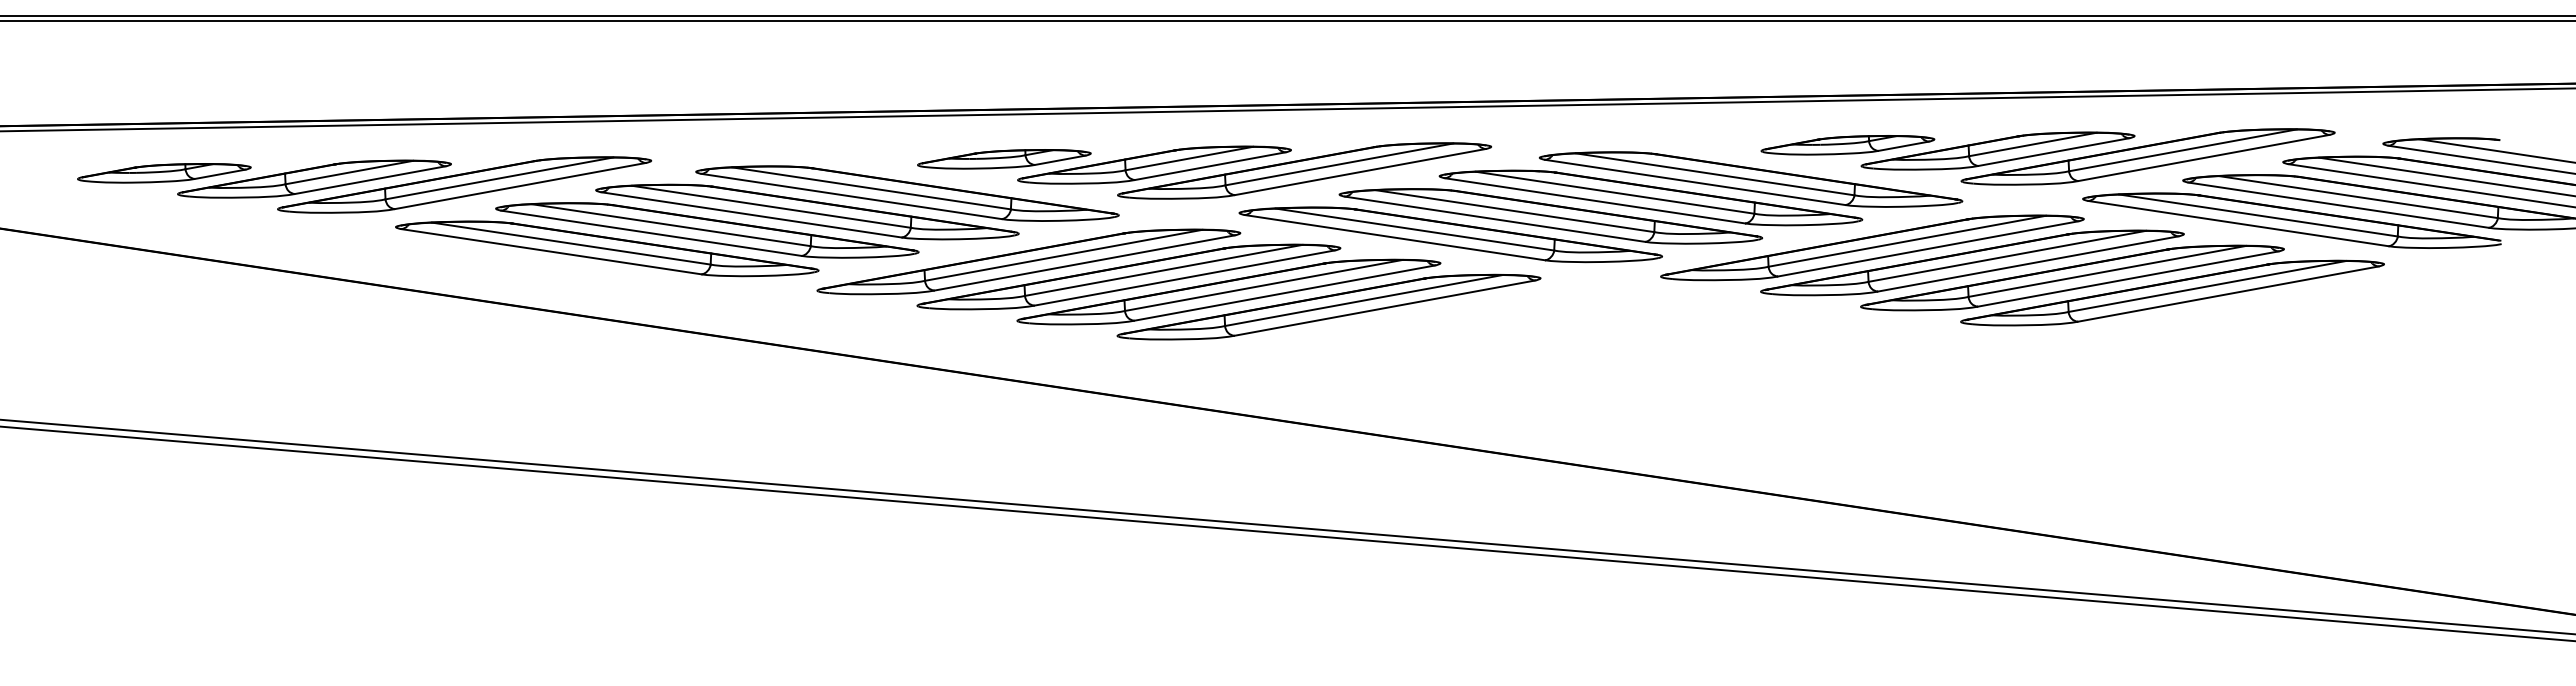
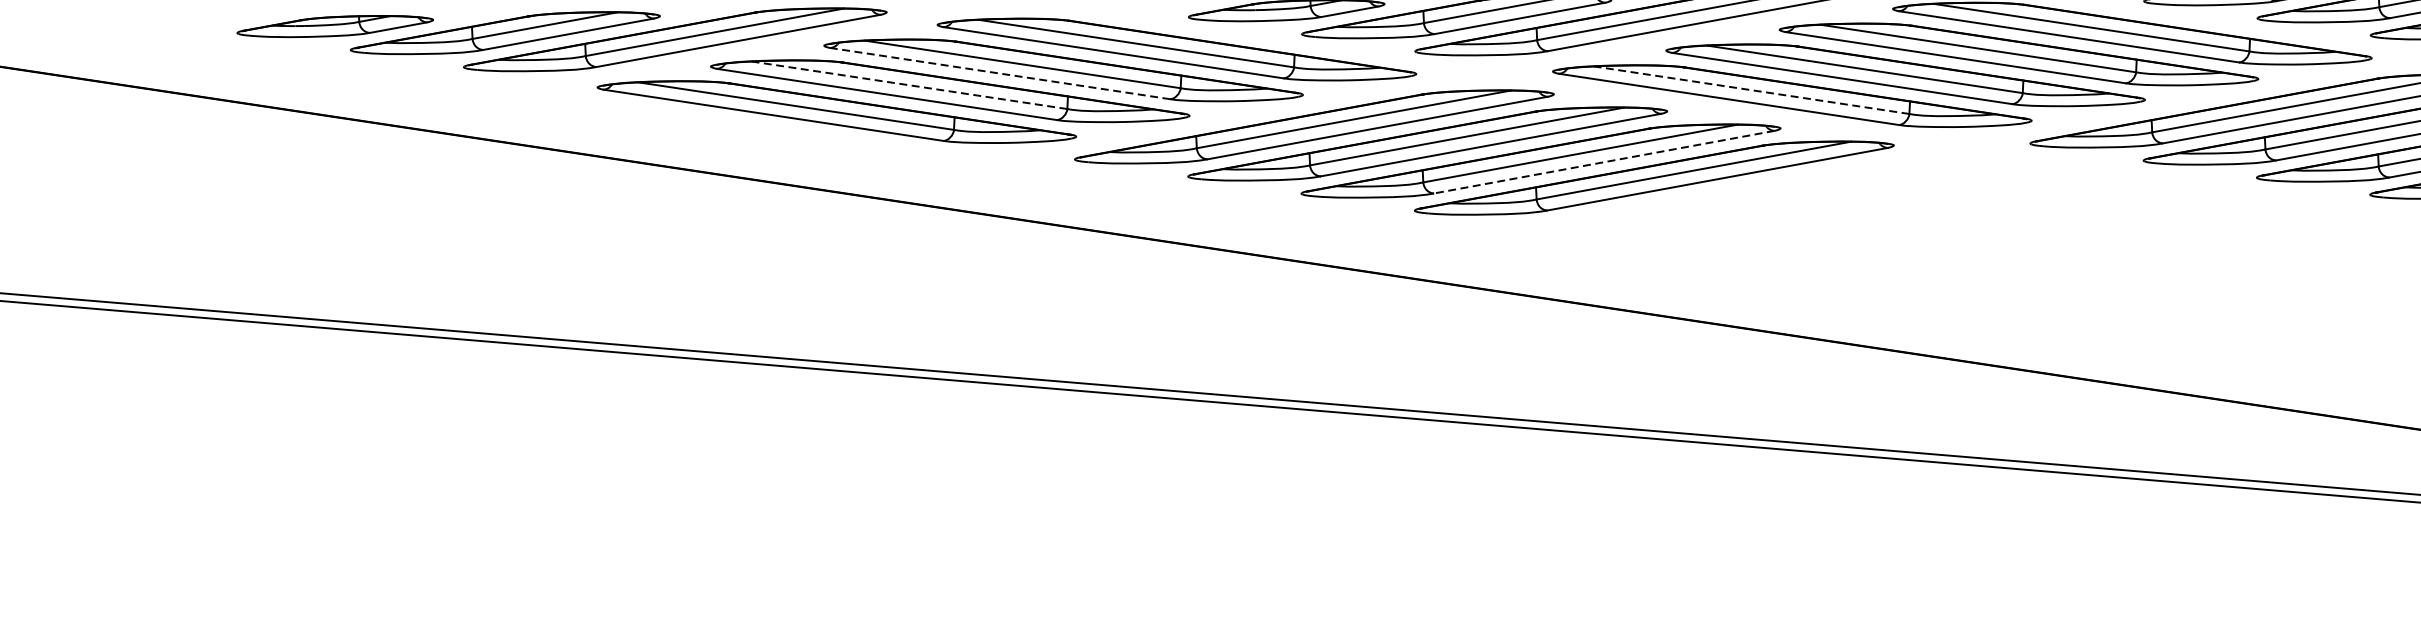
line: (751, 214) -> (1000, 73), solid -> dashed
line: (671, 225) -> (909, 85), solid -> dashed
line: (1414, 229) -> (1751, 90), solid -> dashed
line: (1284, 293) -> (1603, 162), solid -> dashed

